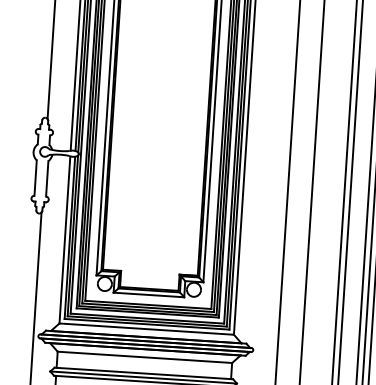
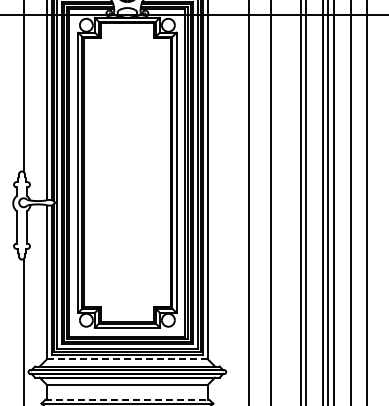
line: (146, 329) -> (127, 359), solid -> dashed
line: (143, 373) -> (127, 399), solid -> dashed

